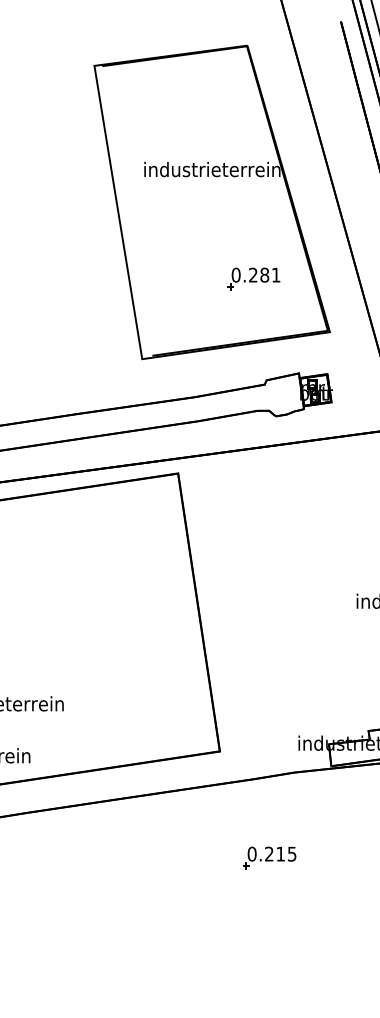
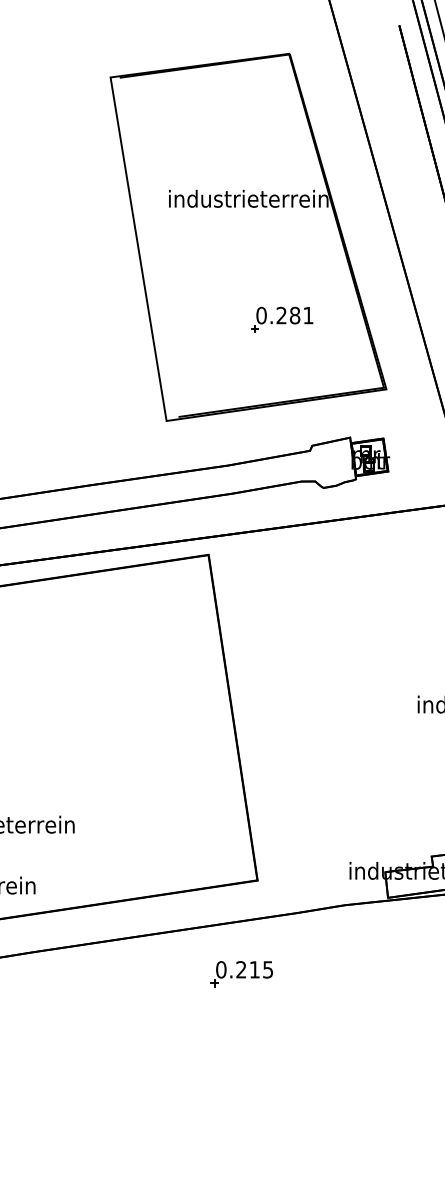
part: (254, 278) -> (282, 319), moved
part: (269, 858) -> (241, 974), moved

